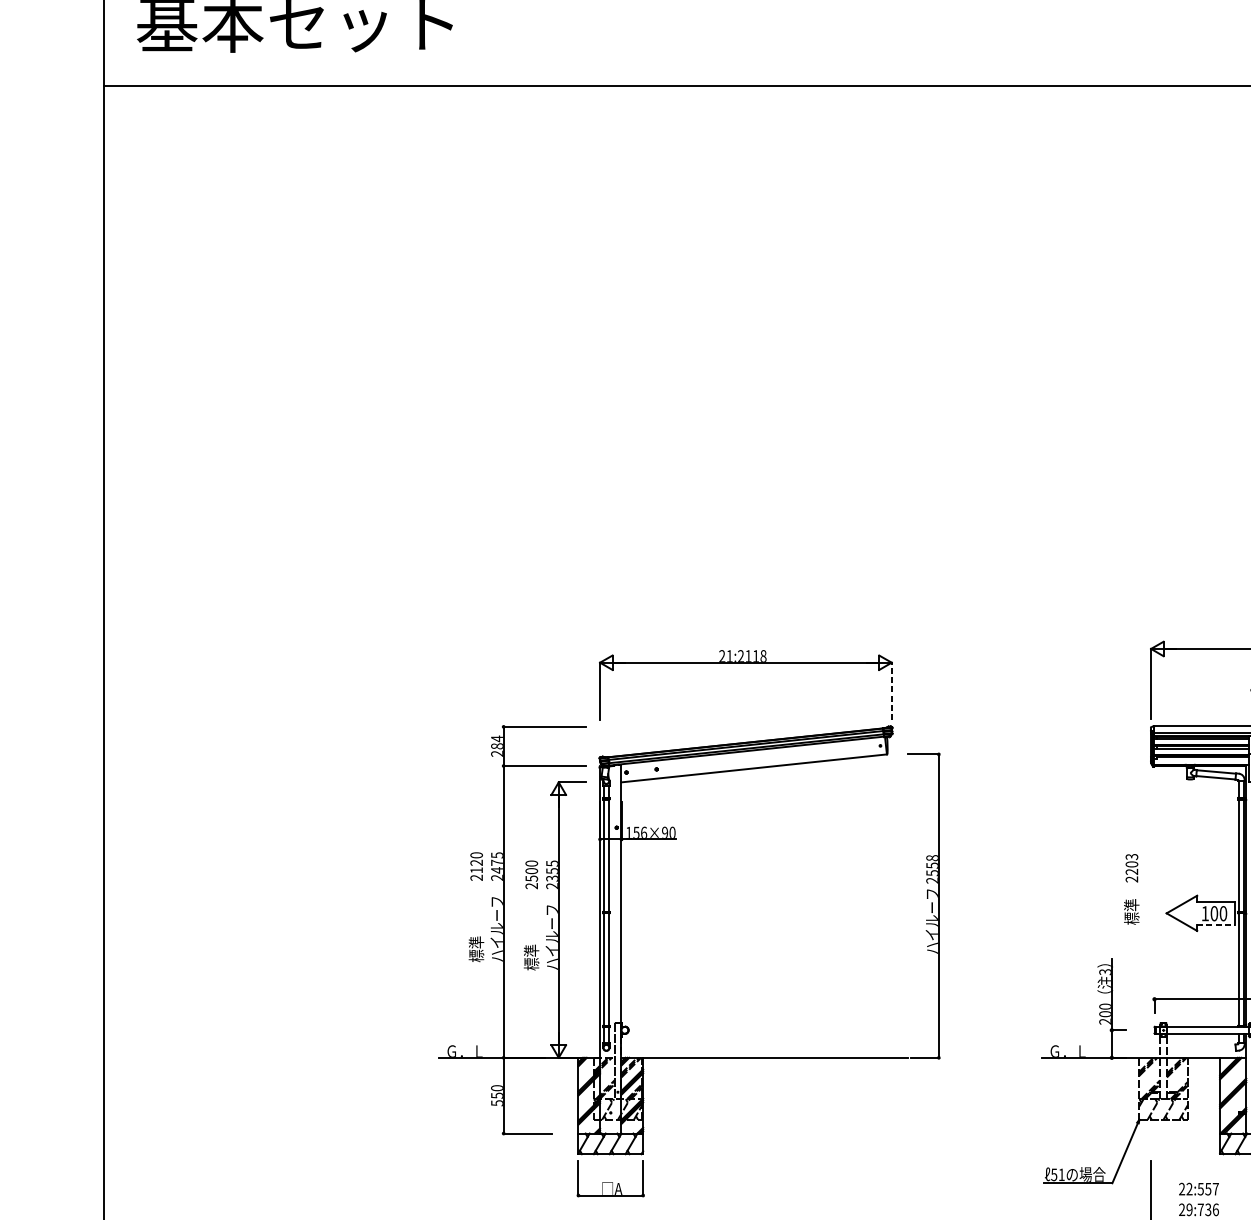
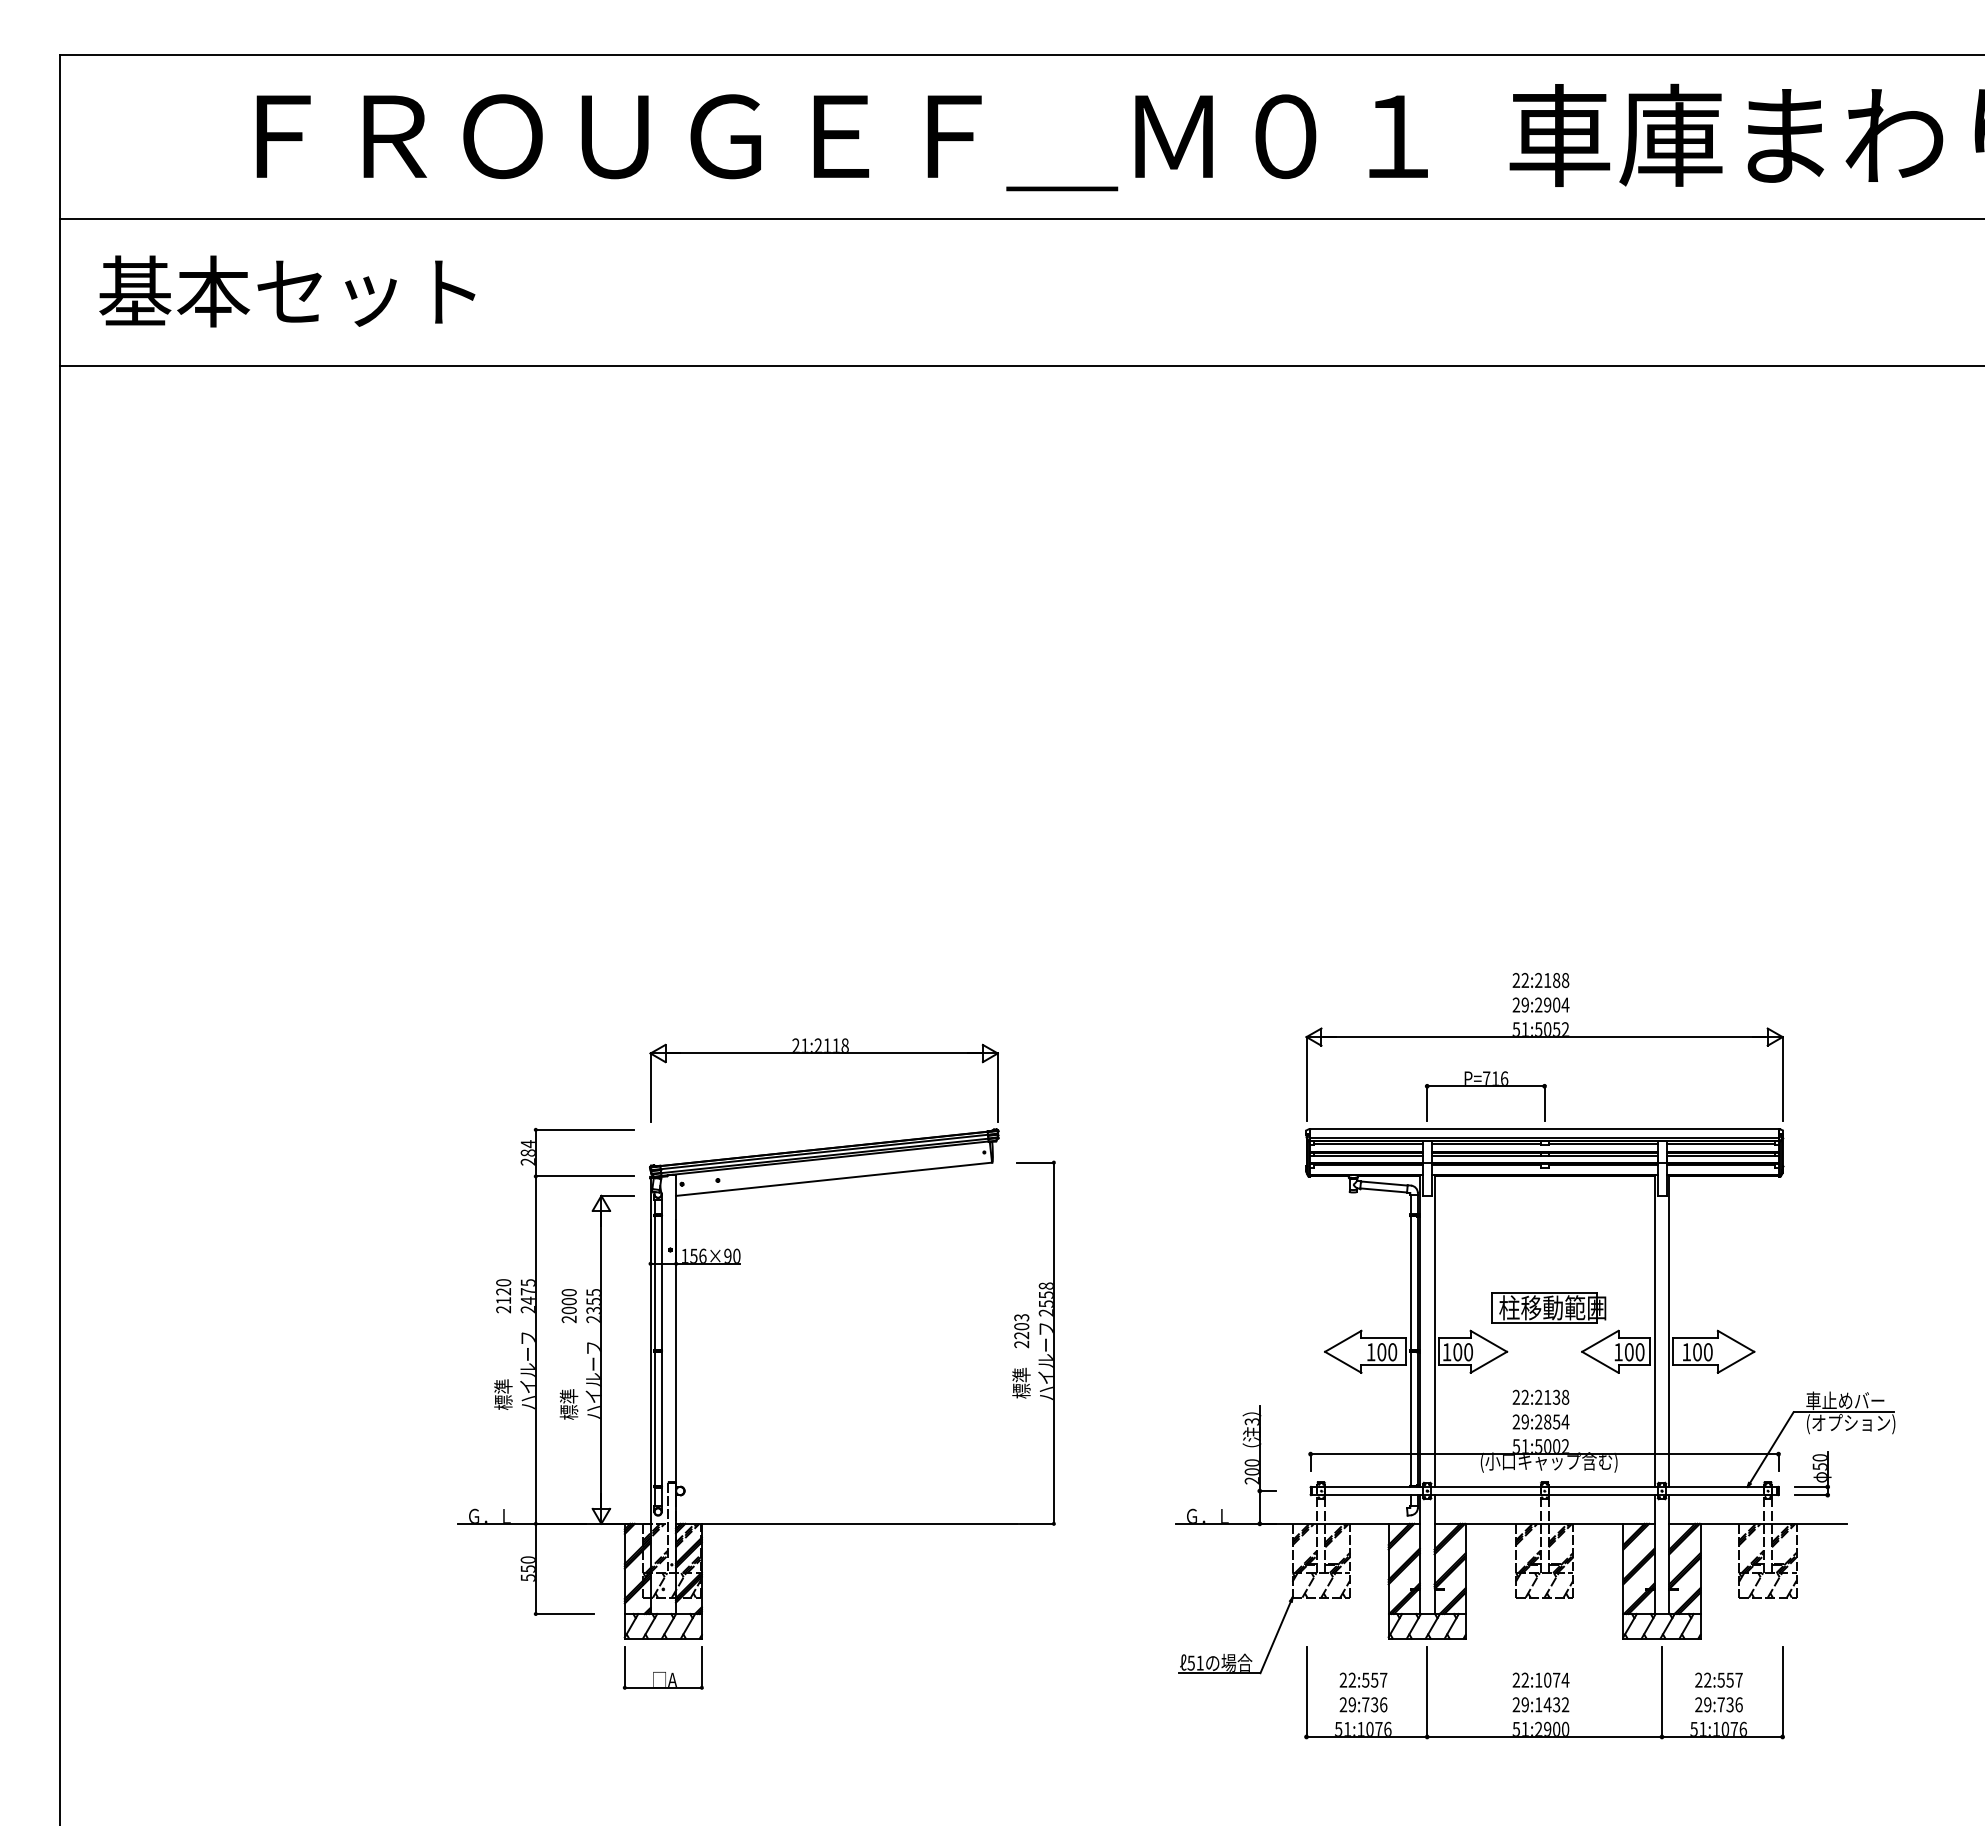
line: (891, 690) -> (997, 1086), dashed -> solid
text: (531, 878) -> (568, 1310), 2500 -> 2000
text: (1131, 889) -> (1021, 1356), moved
line: (1216, 924) -> (1384, 1365), dashed -> solid

